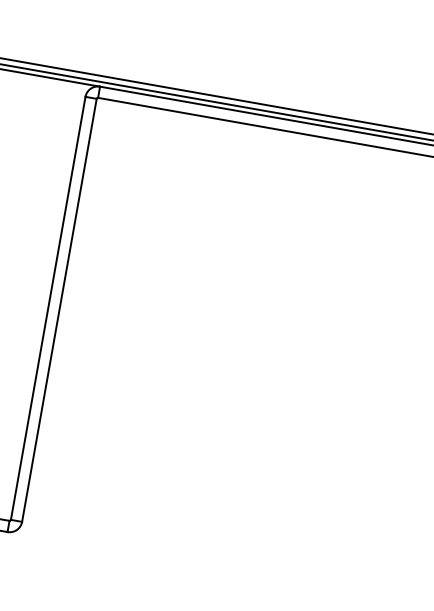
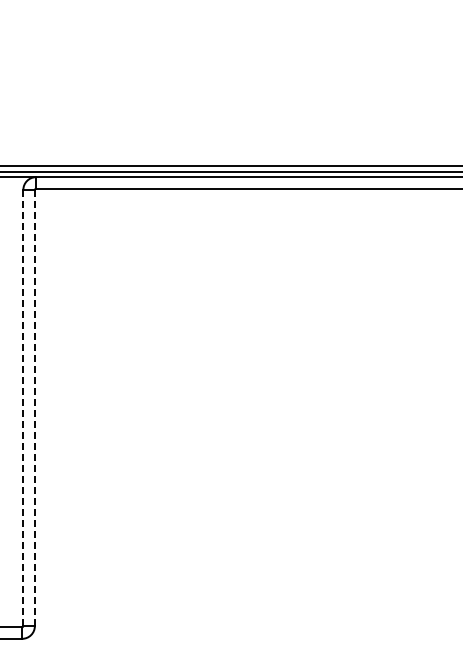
line: (48, 308) -> (23, 408), solid -> dashed
line: (58, 310) -> (34, 408), solid -> dashed

